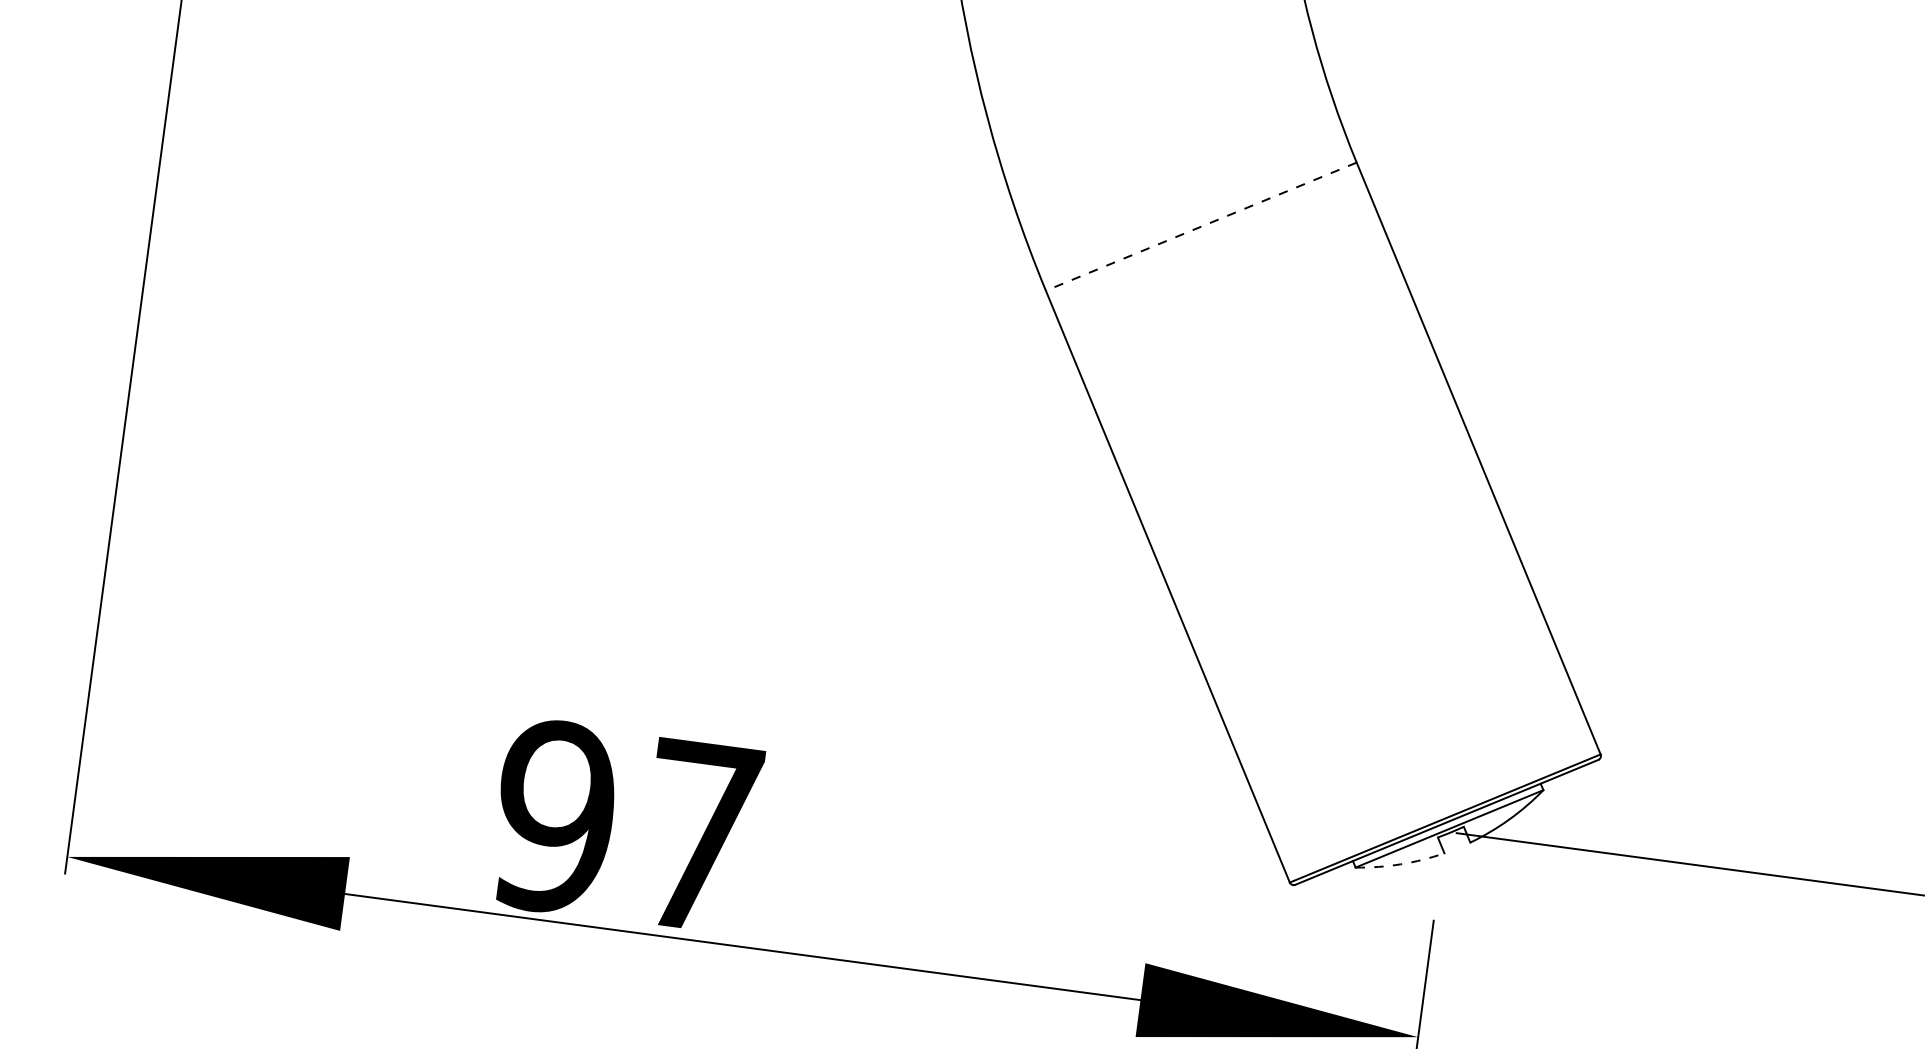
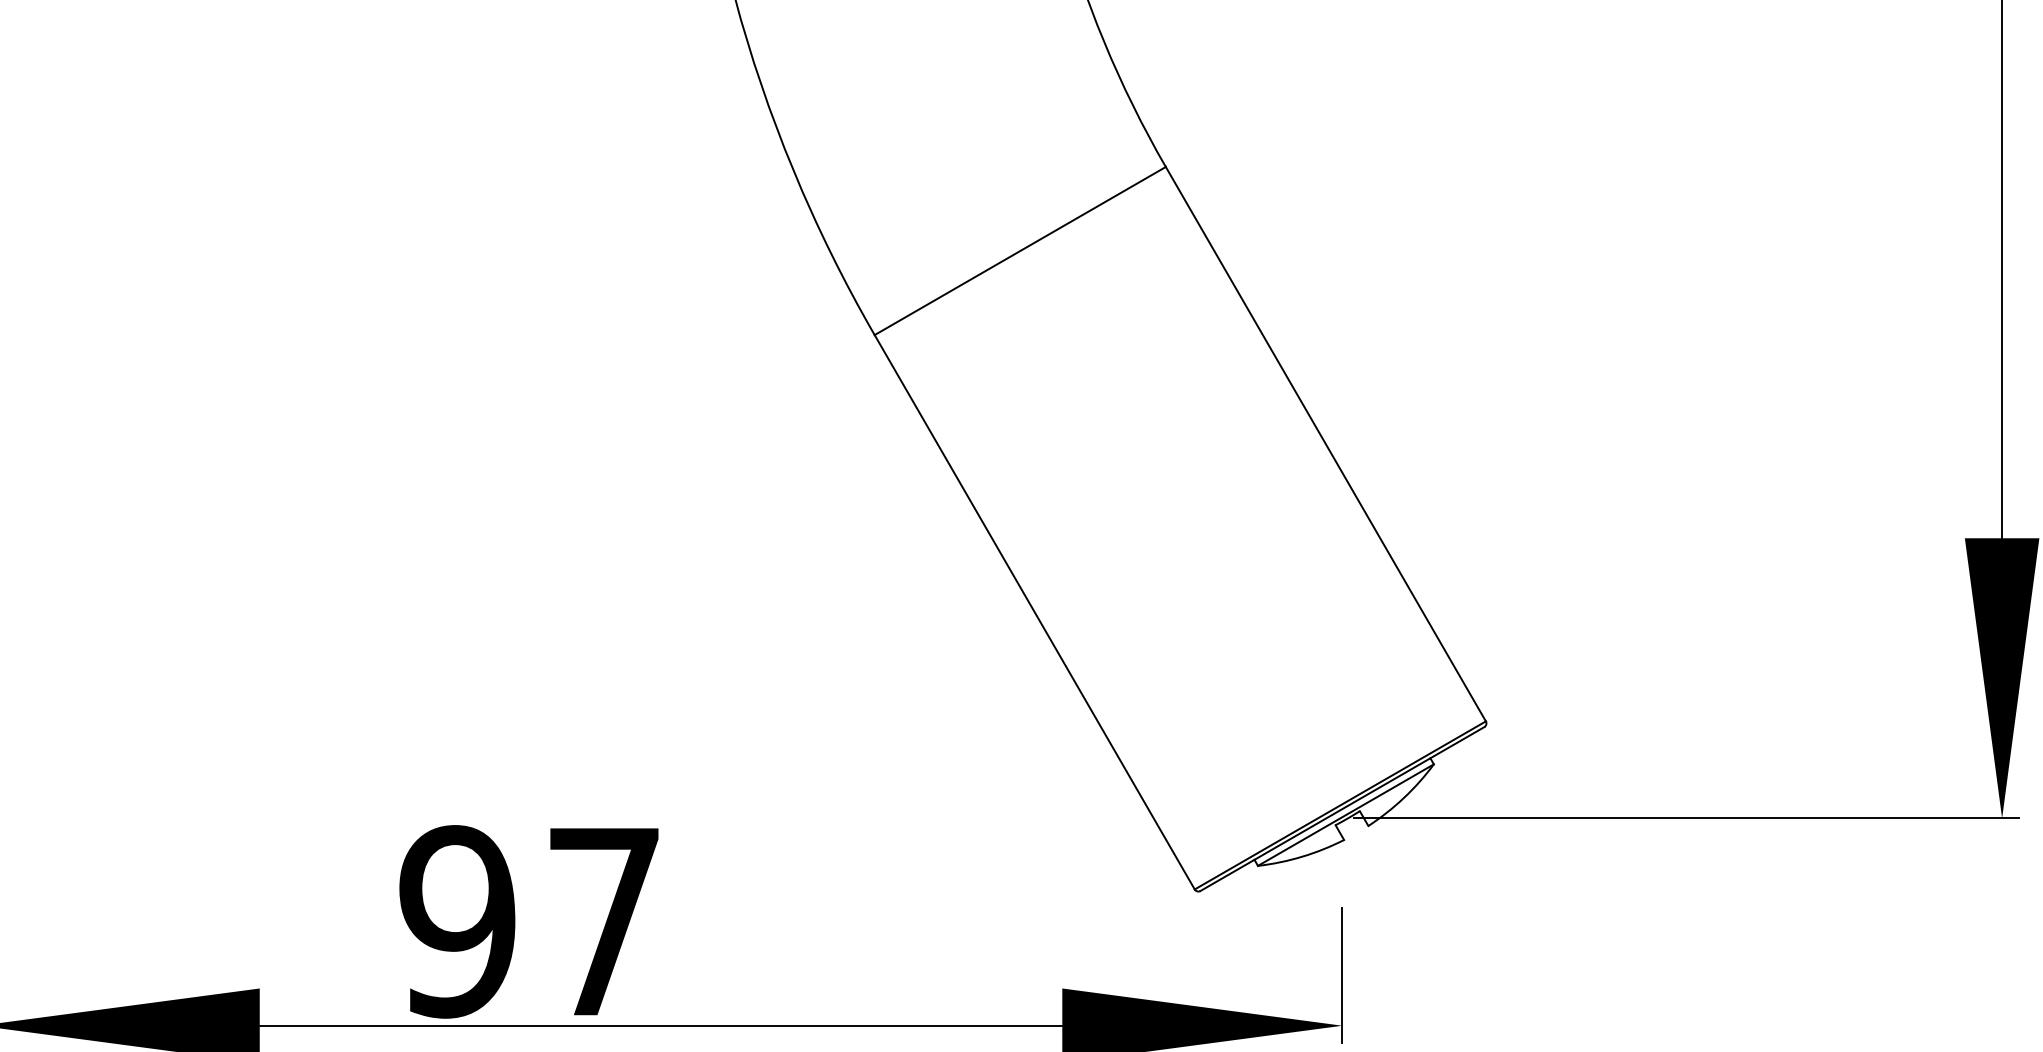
line: (1200, 227) -> (1019, 251), dashed -> solid
arc: (1400, 864) -> (1302, 856), dashed -> solid

